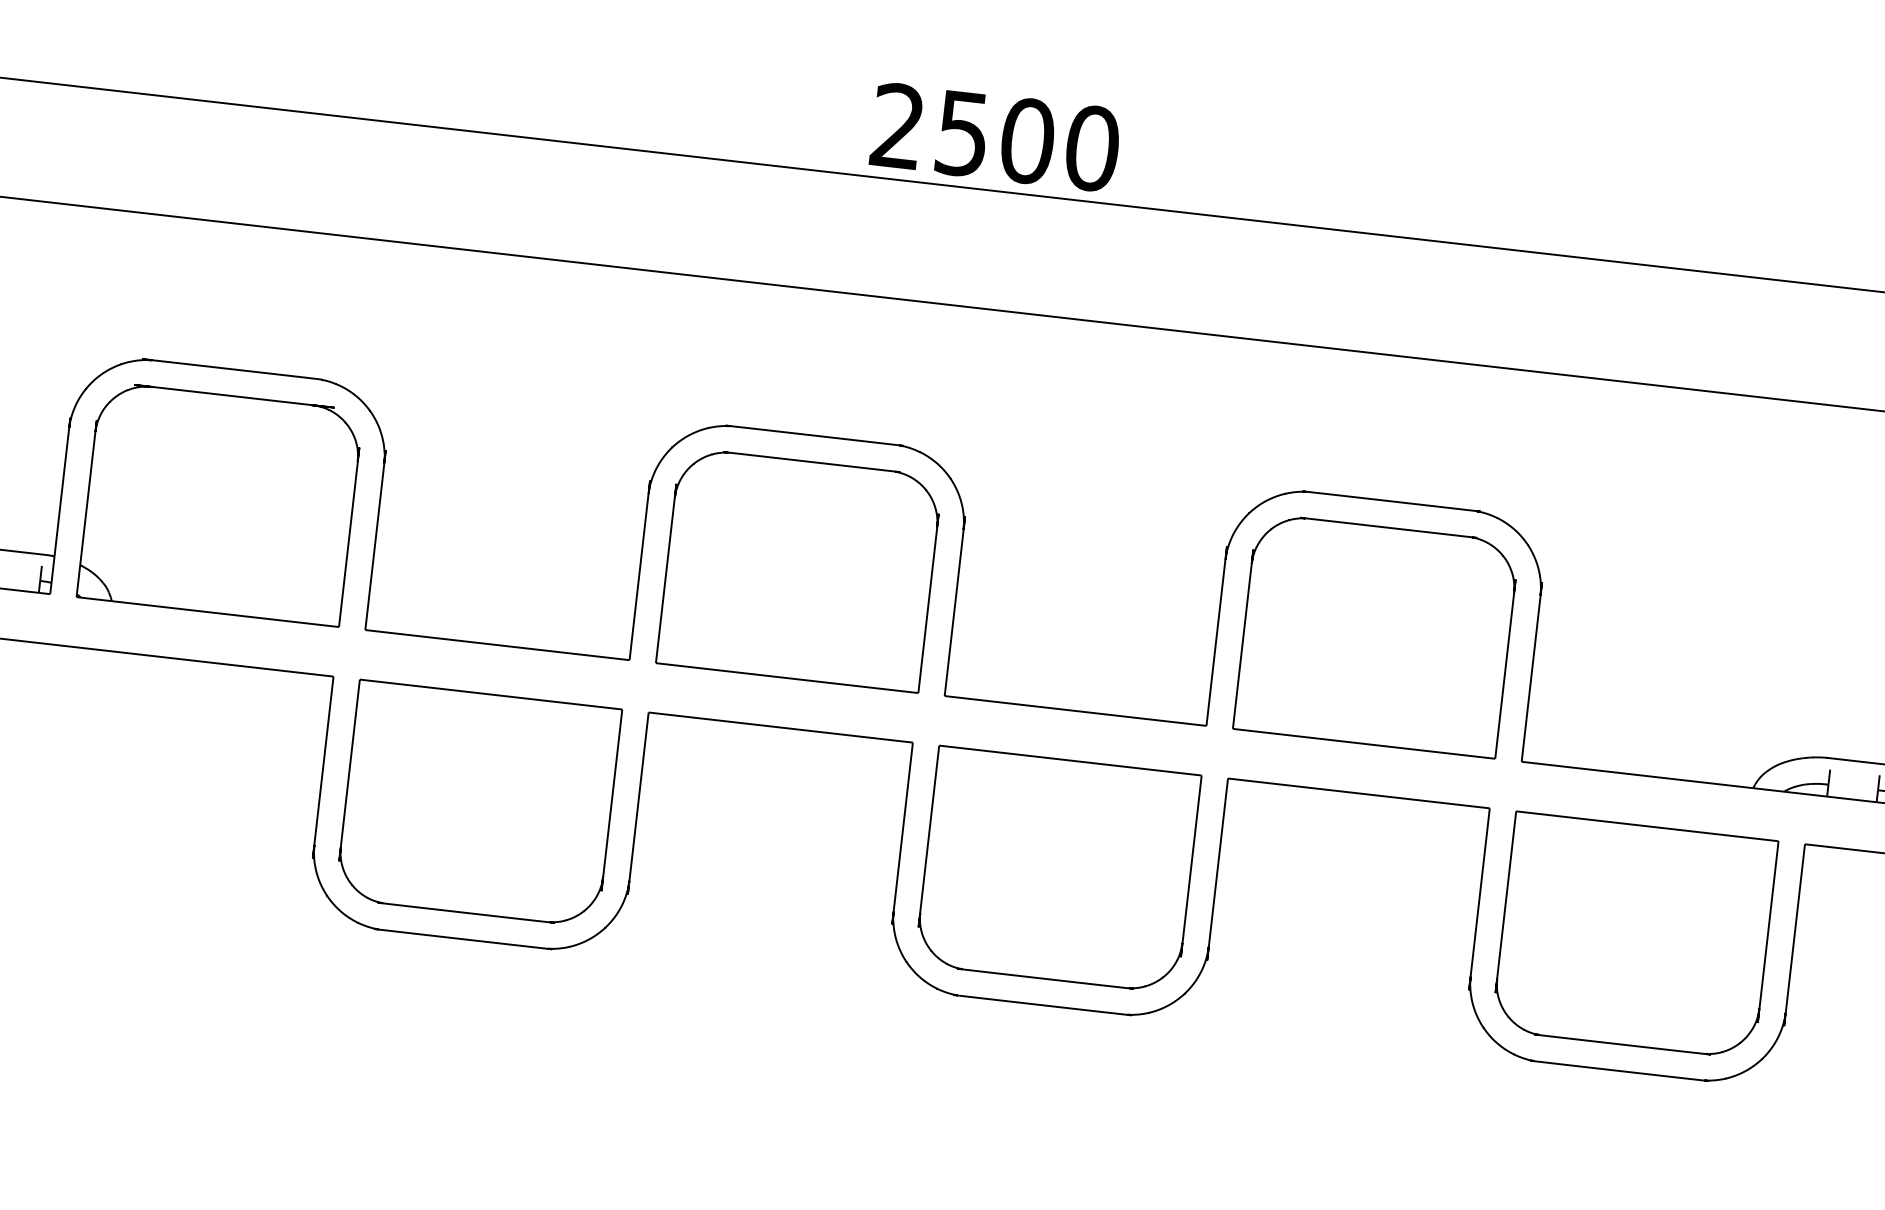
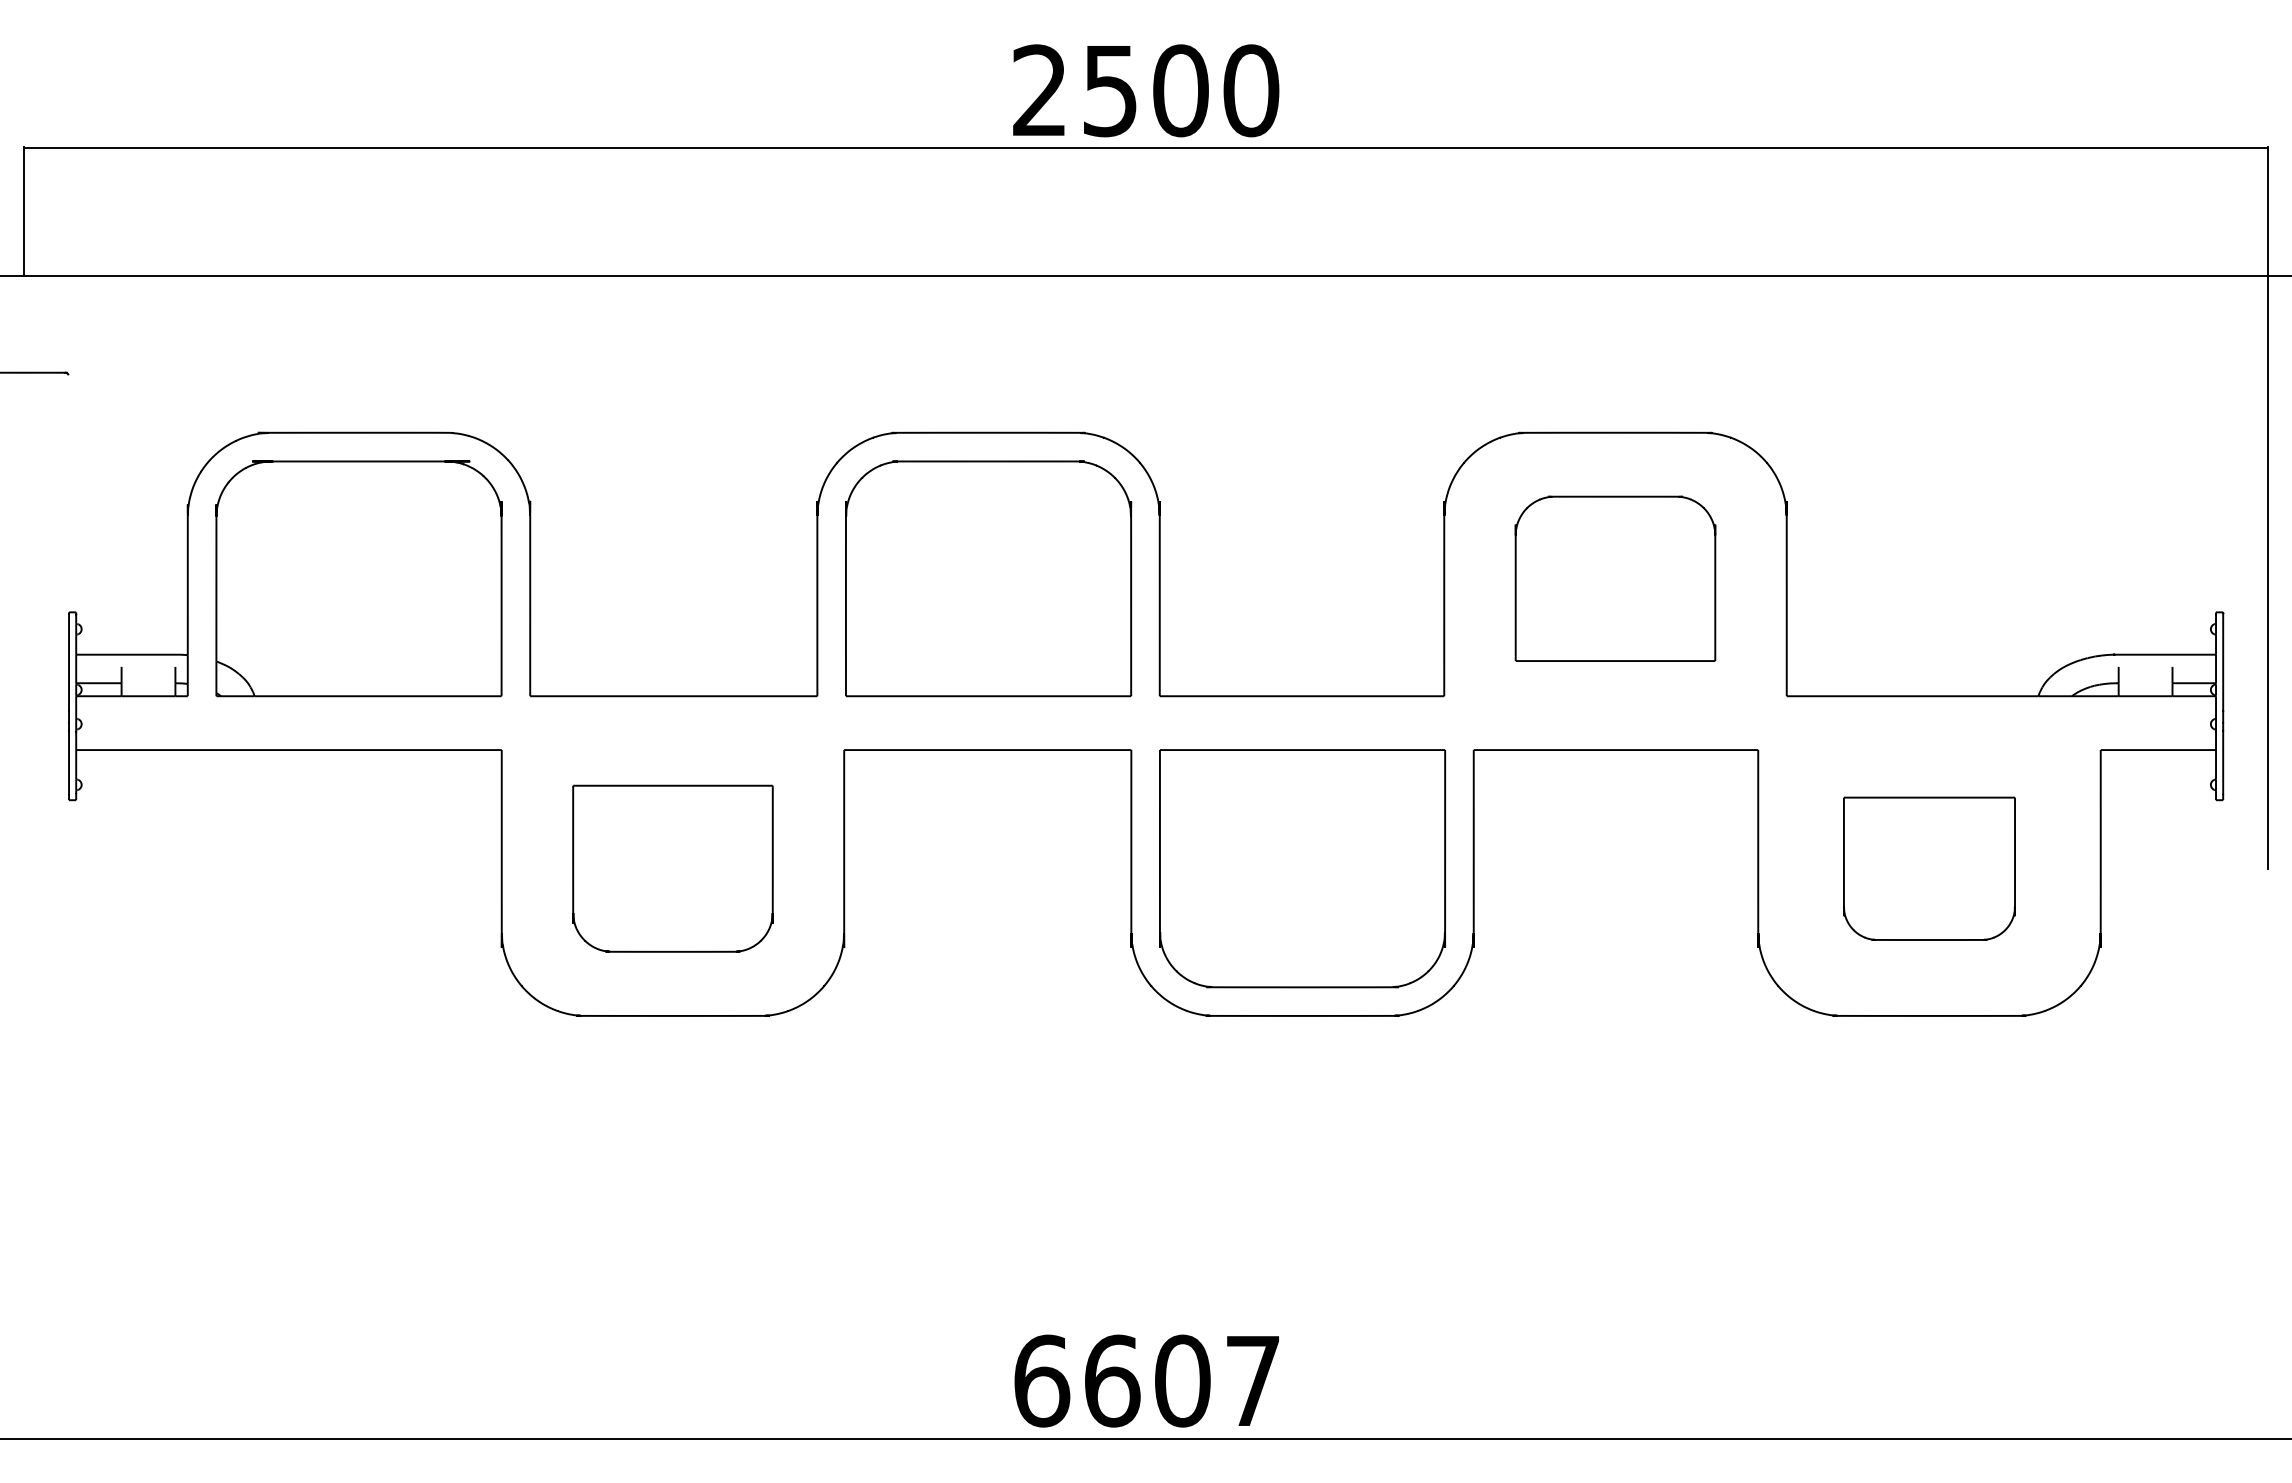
part: (1376, 635) -> (1615, 578), size x0.7
part: (478, 803) -> (672, 868), size x0.7
part: (1634, 935) -> (1929, 868), size x0.6

